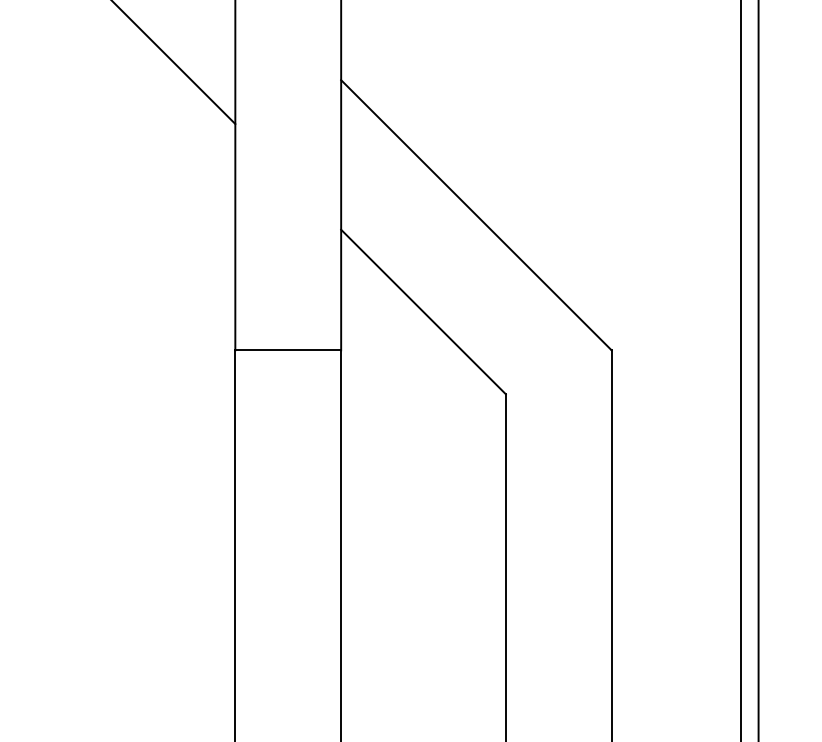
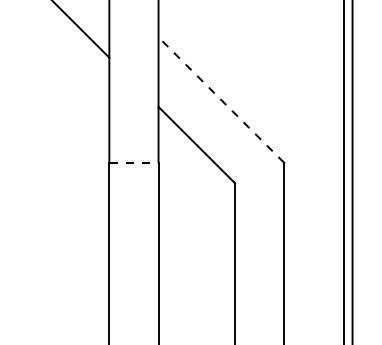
line: (476, 216) -> (221, 100), solid -> dashed
line: (287, 349) -> (133, 162), solid -> dashed

